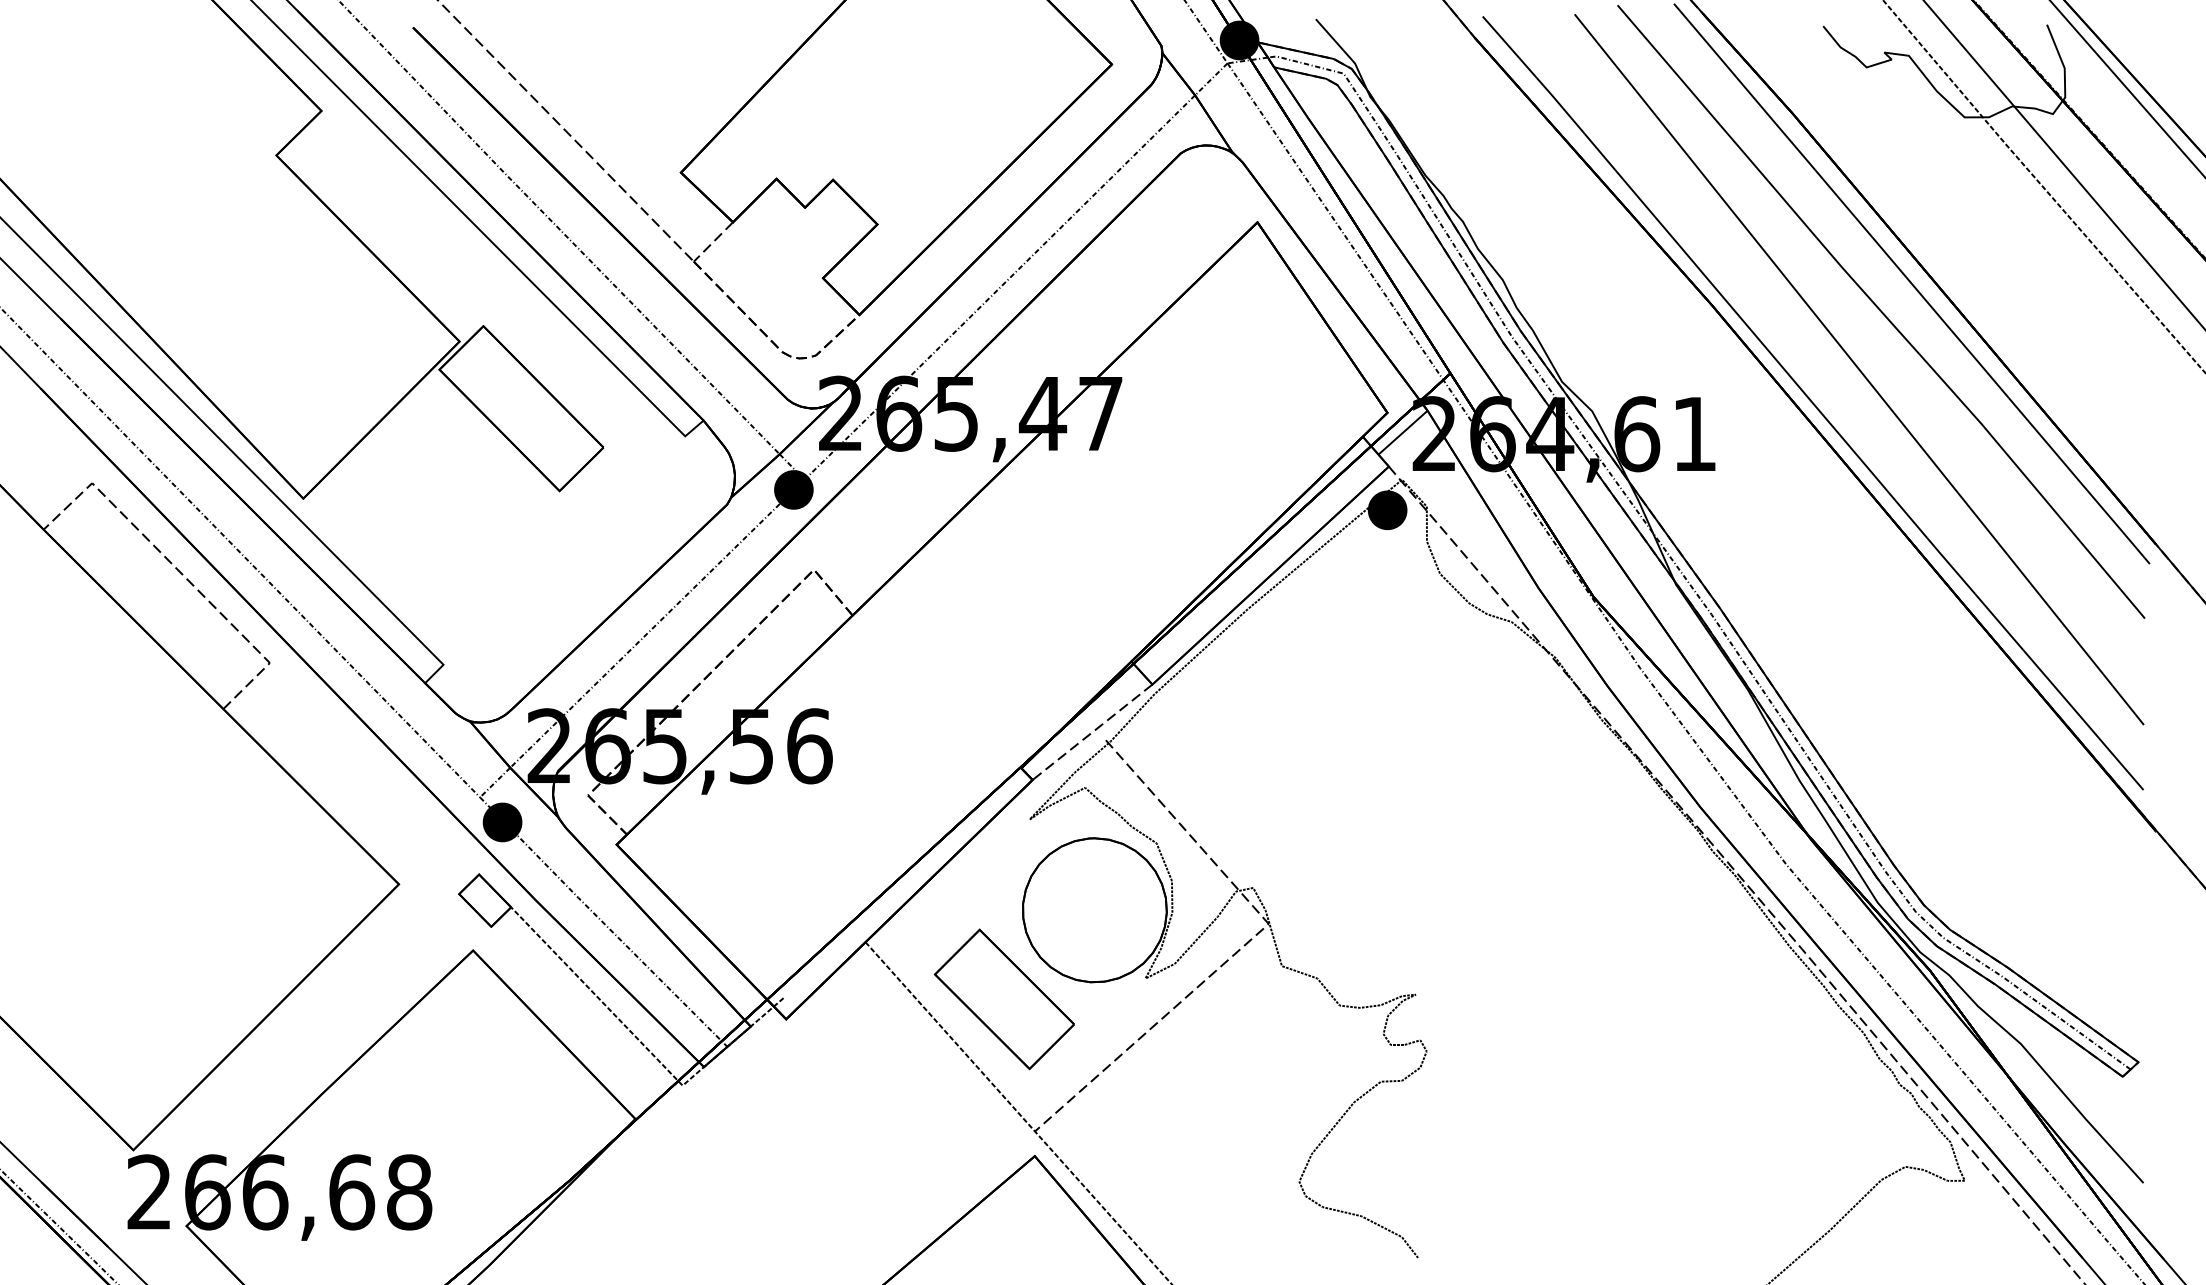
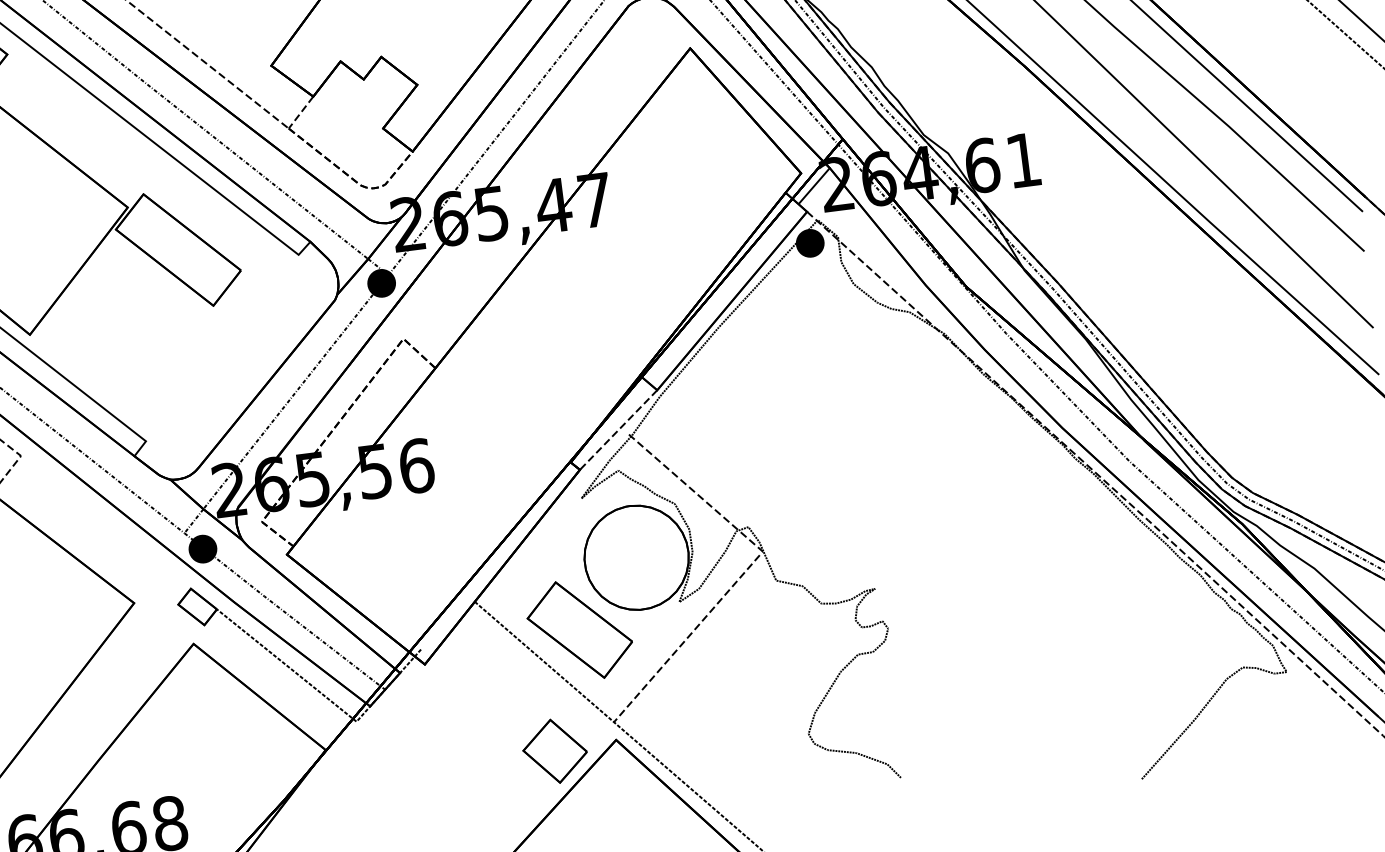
part: (948, 1160) -> (554, 751), added

